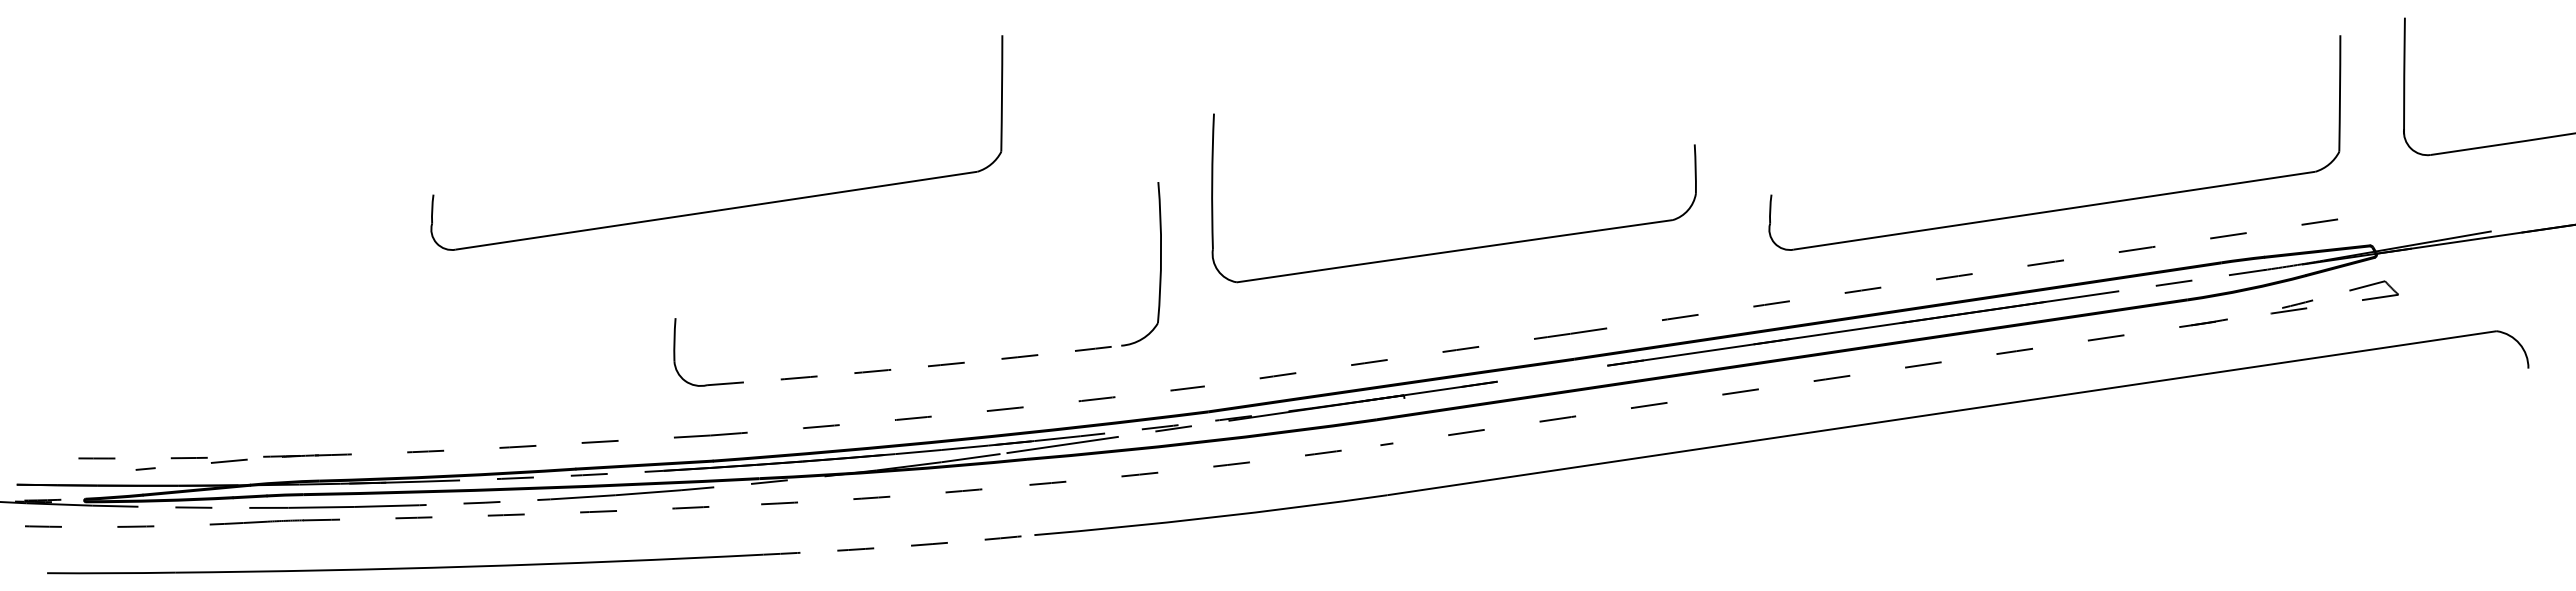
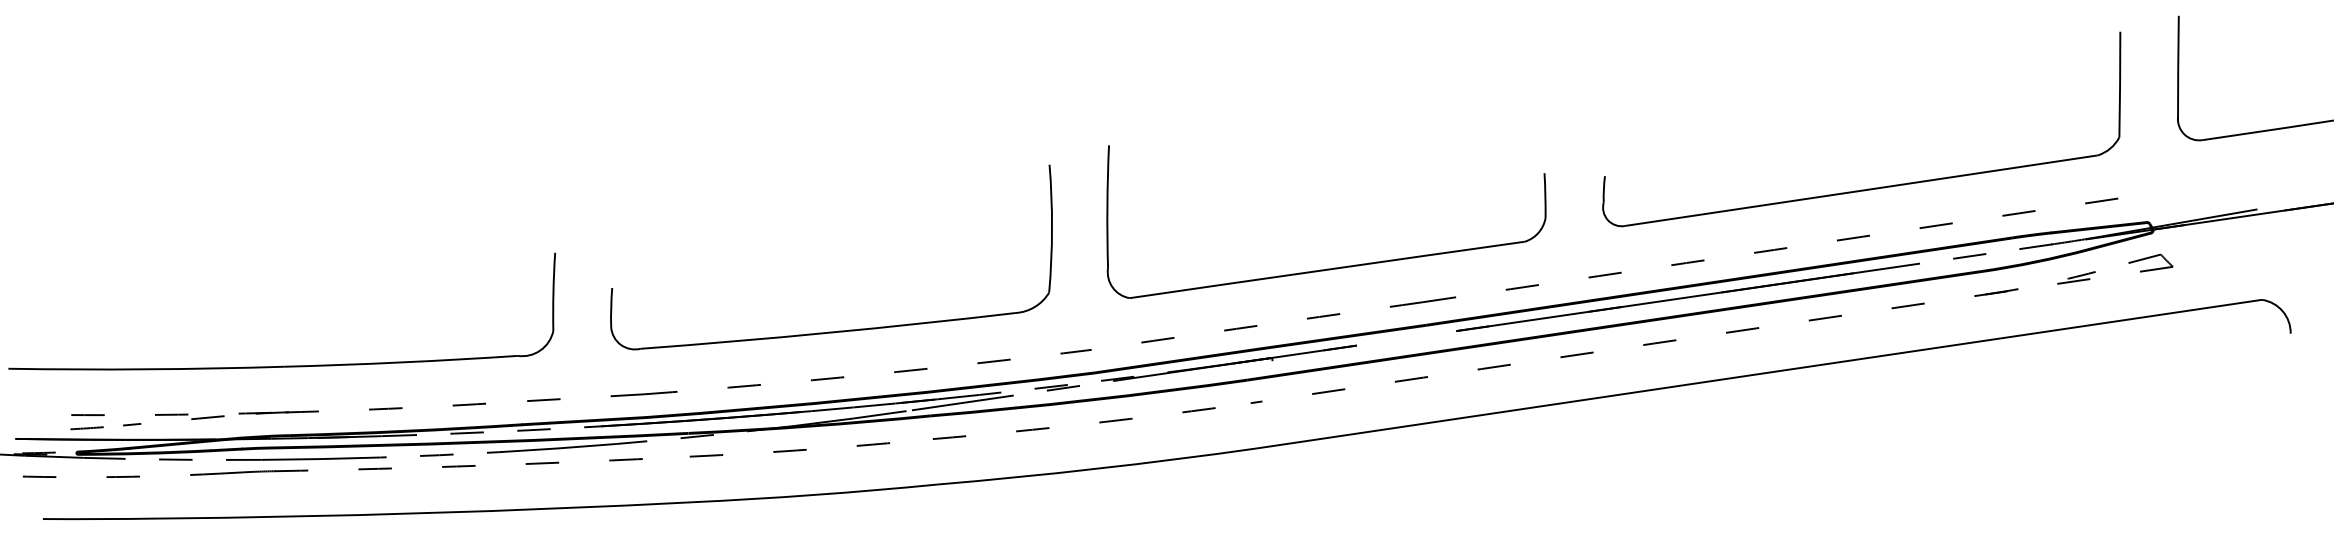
part: (729, 207) -> (661, 187), removed
part: (1463, 248) -> (1335, 267), moved
arc: (914, 367) -> (828, 332), dashed -> solid
part: (322, 403) -> (292, 365), added
line: (95, 472) -> (86, 427), added
arc: (899, 546) -> (815, 494), dashed -> solid

